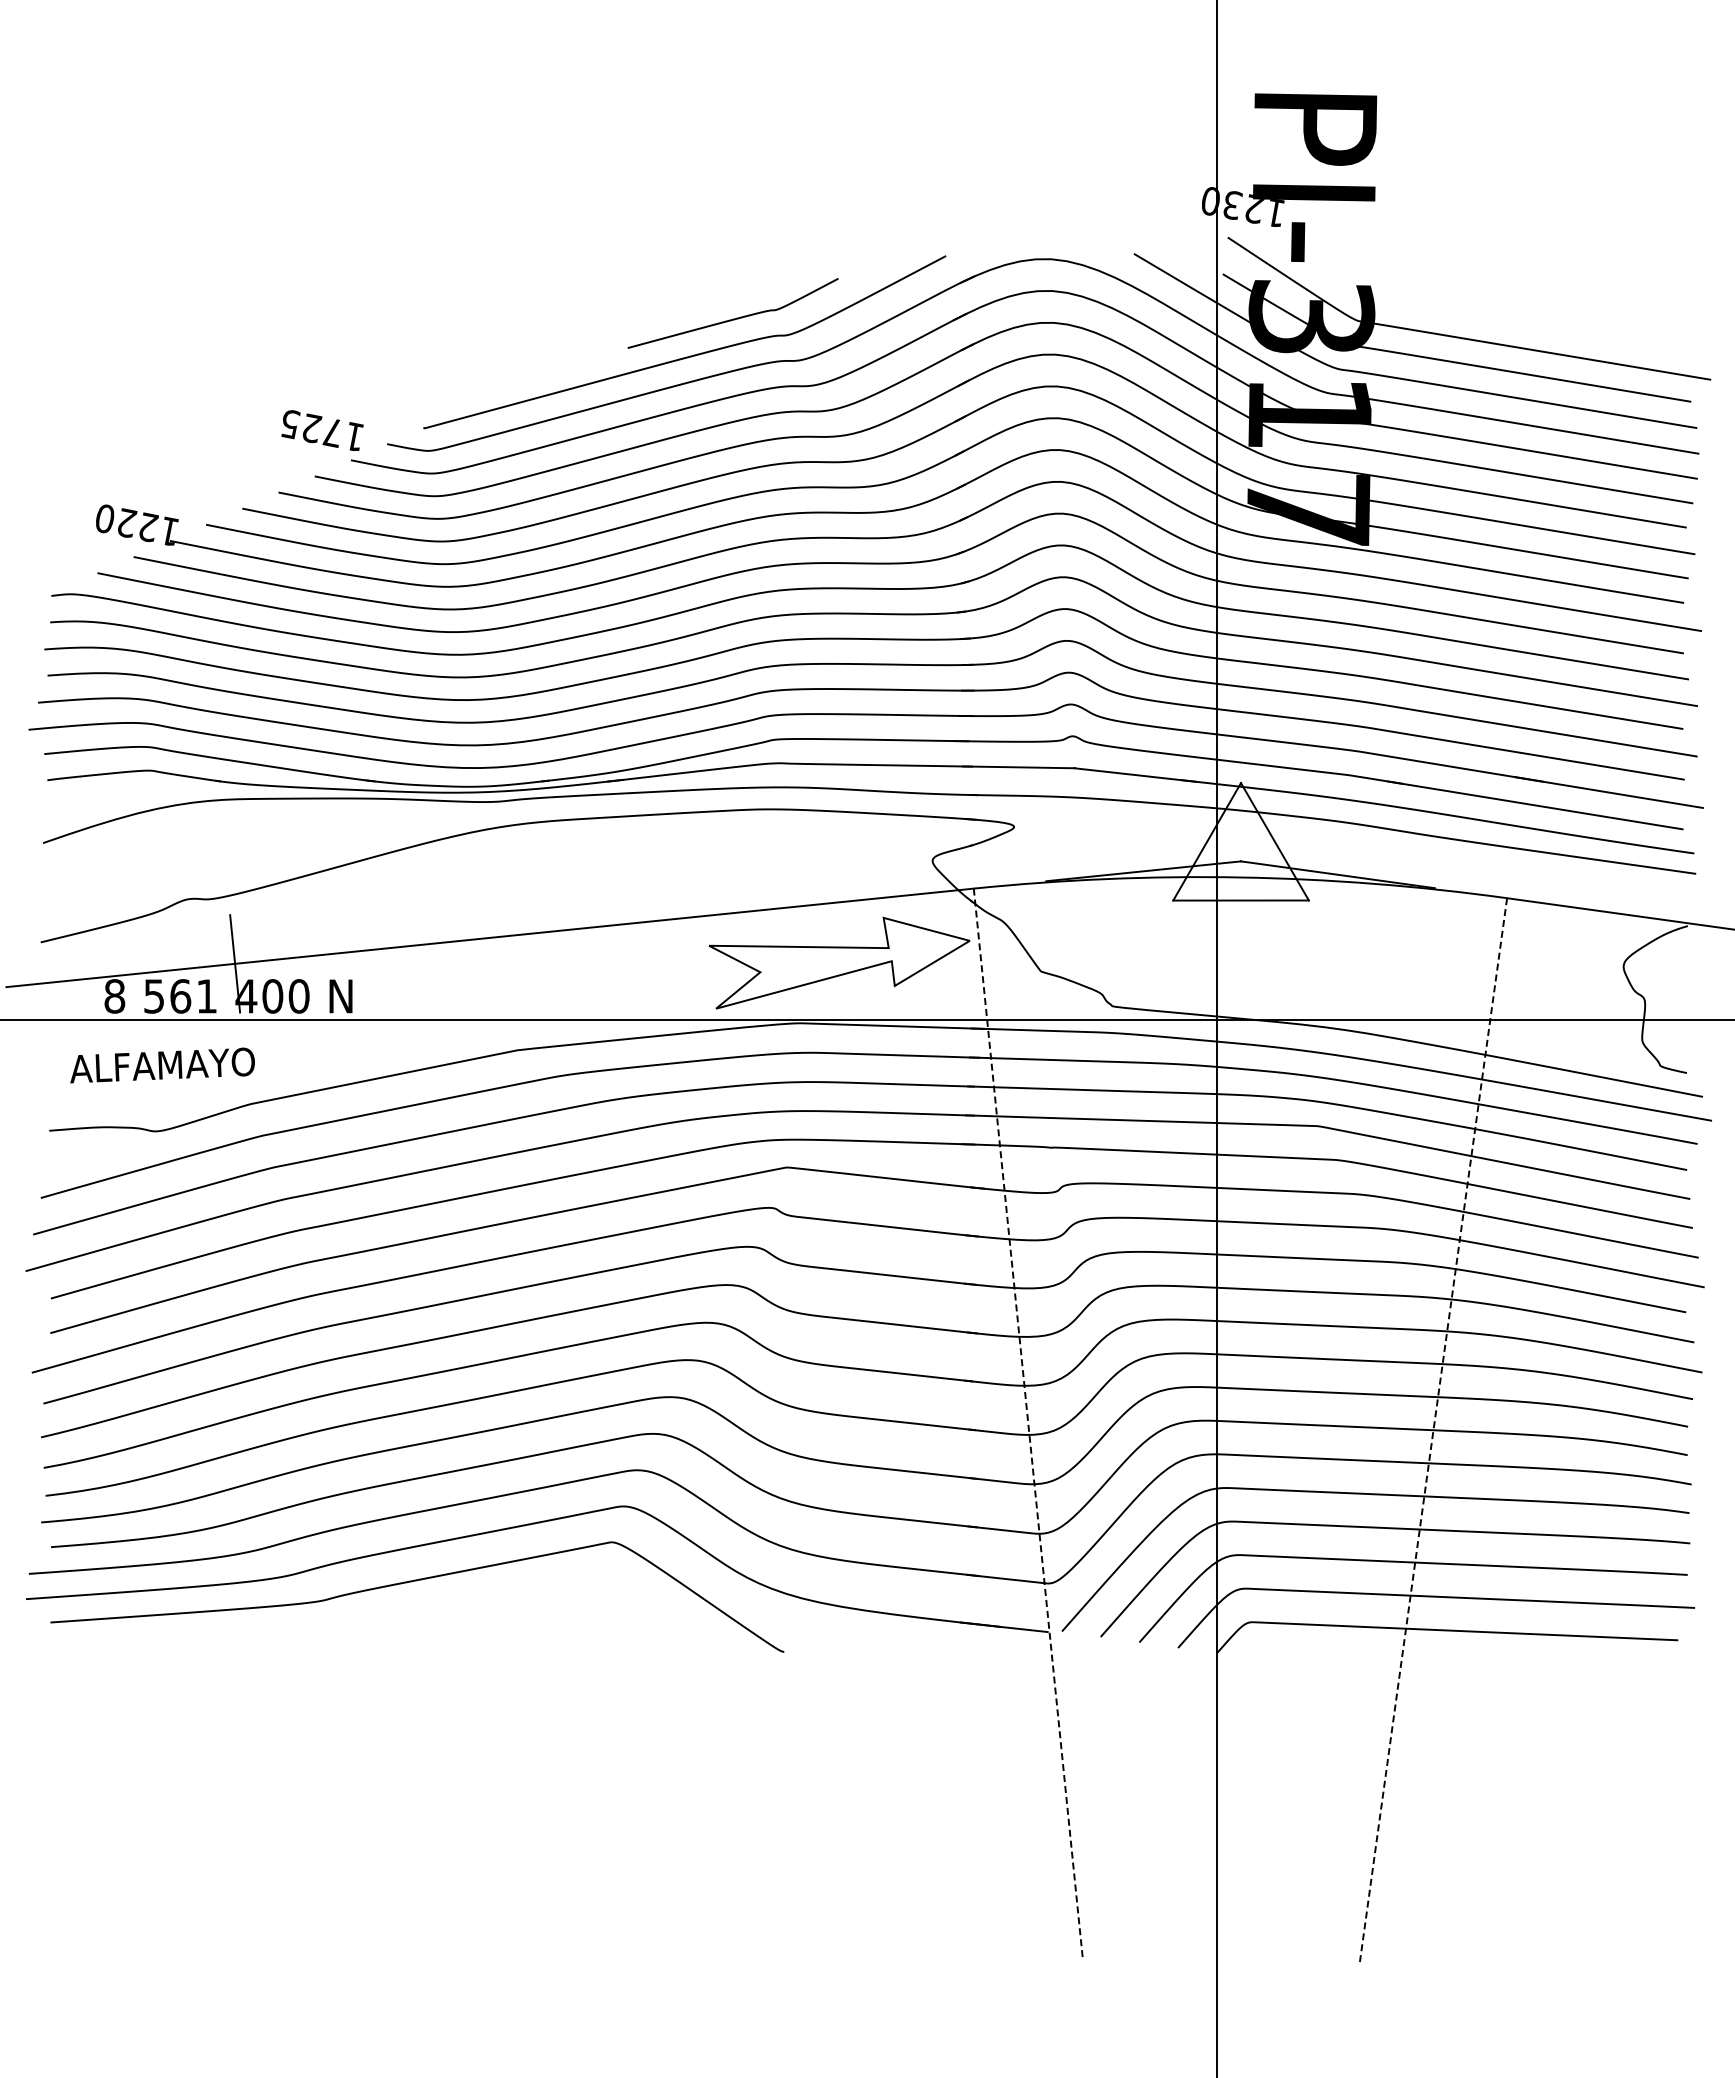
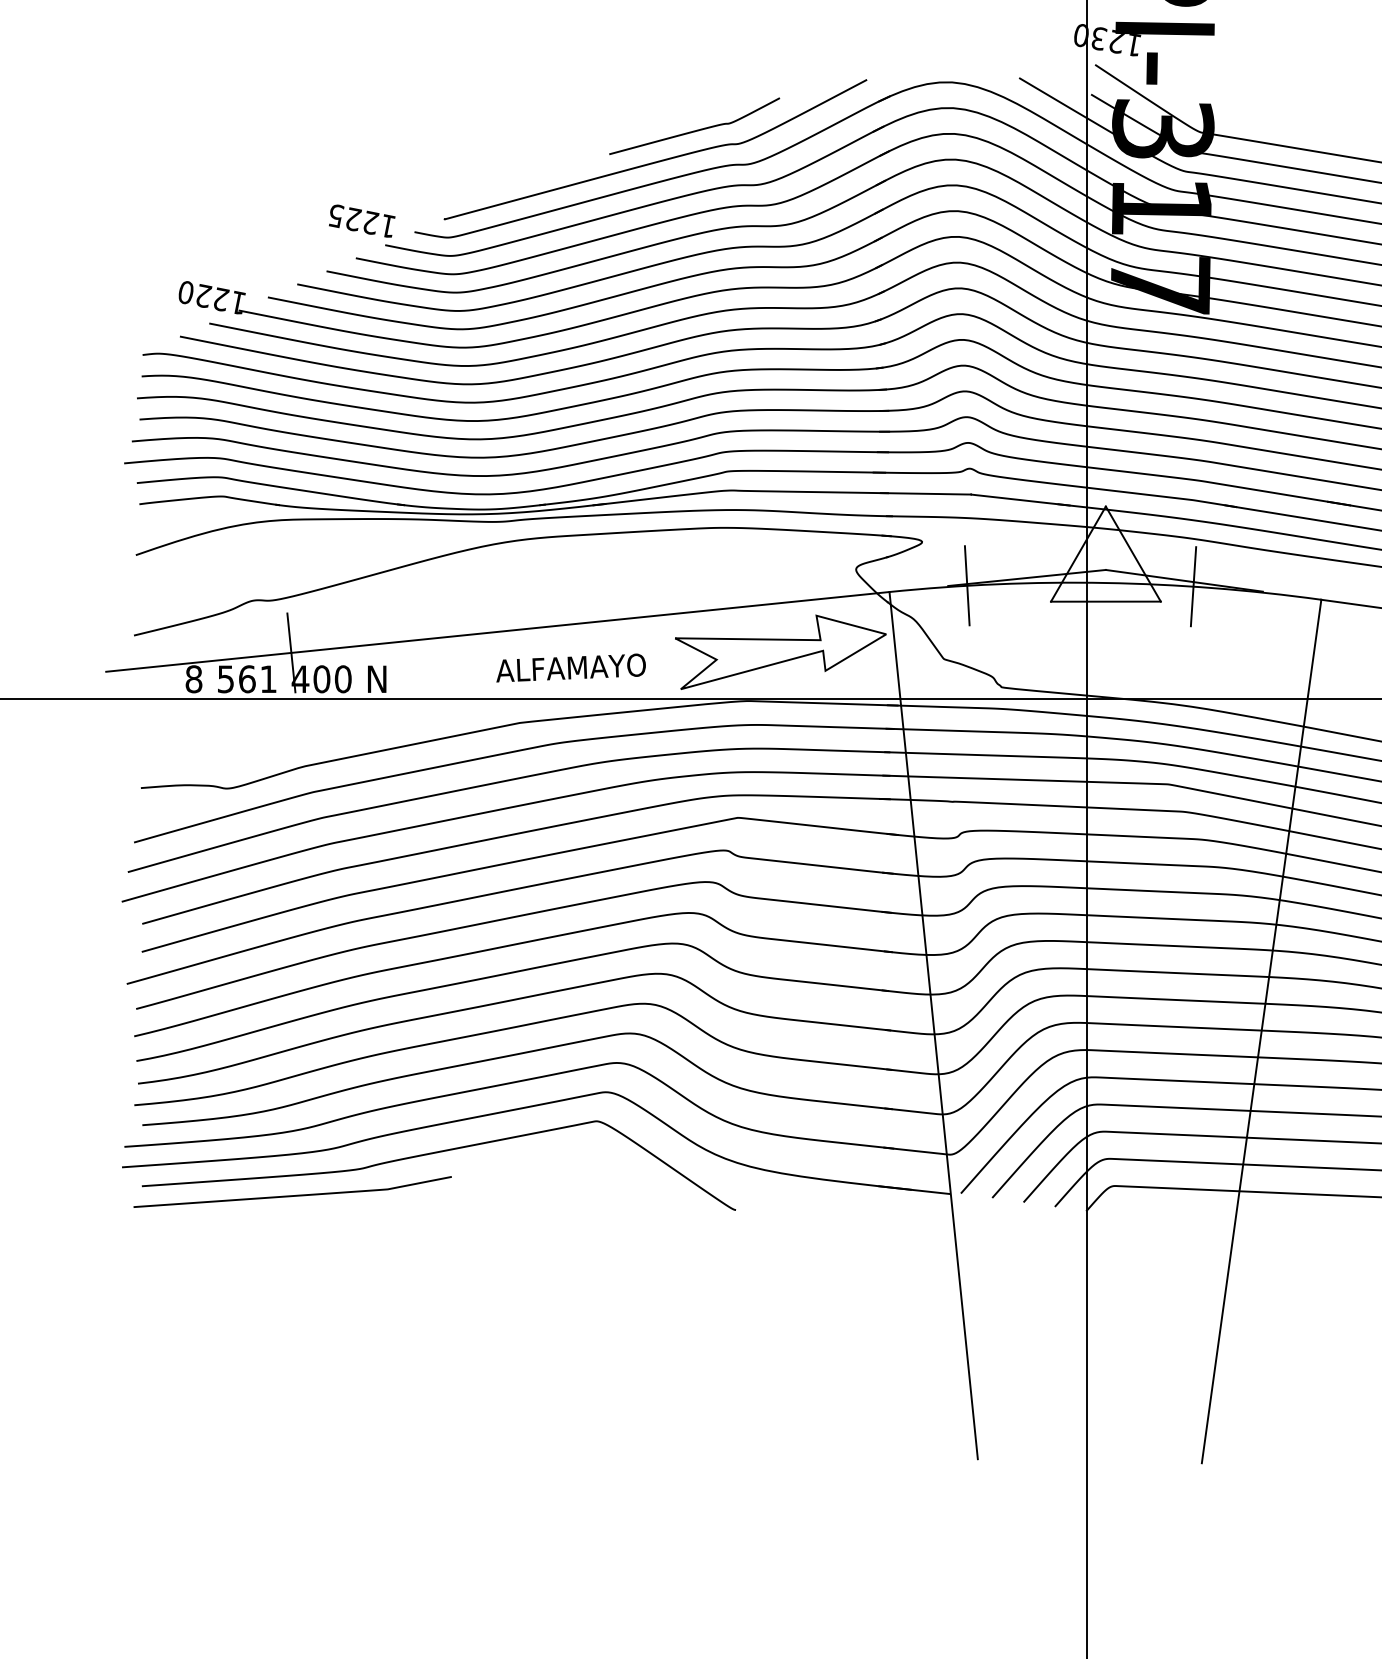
text: (332, 432) -> (370, 222), 1725 -> 1225
line: (1069, 880) -> (966, 585), added
line: (1349, 881) -> (1193, 586), added
text: (162, 1065) -> (571, 668), moved
line: (1028, 1424) -> (933, 1025), dashed -> solid
line: (1433, 1431) -> (1261, 1031), dashed -> solid
curve: (236, 1633) -> (292, 1195), added

